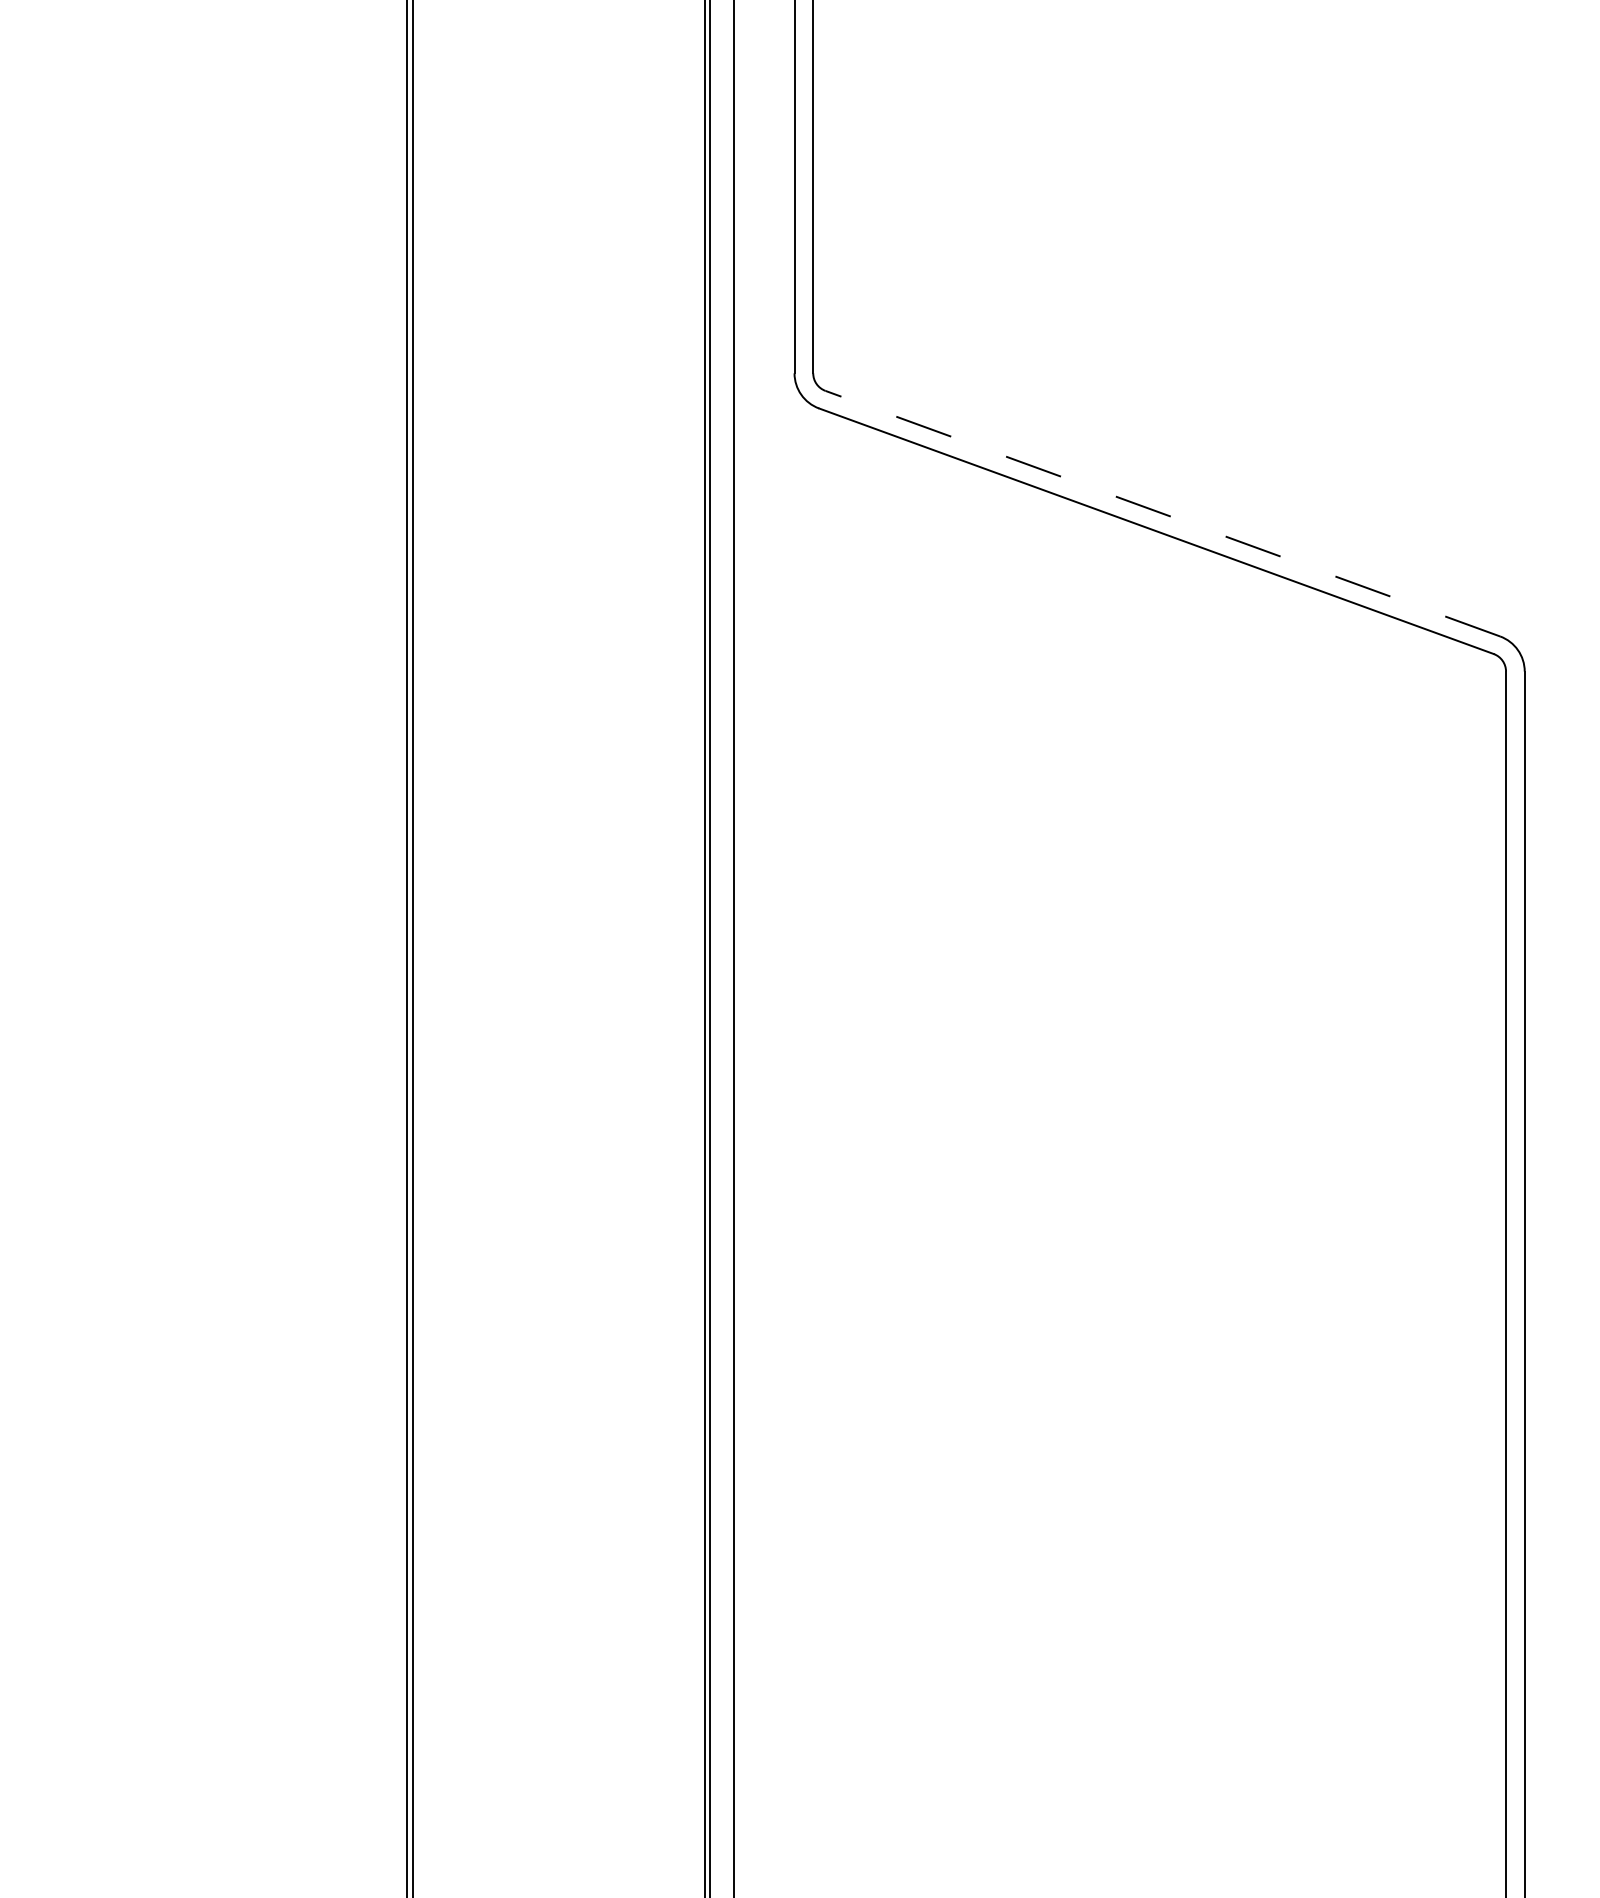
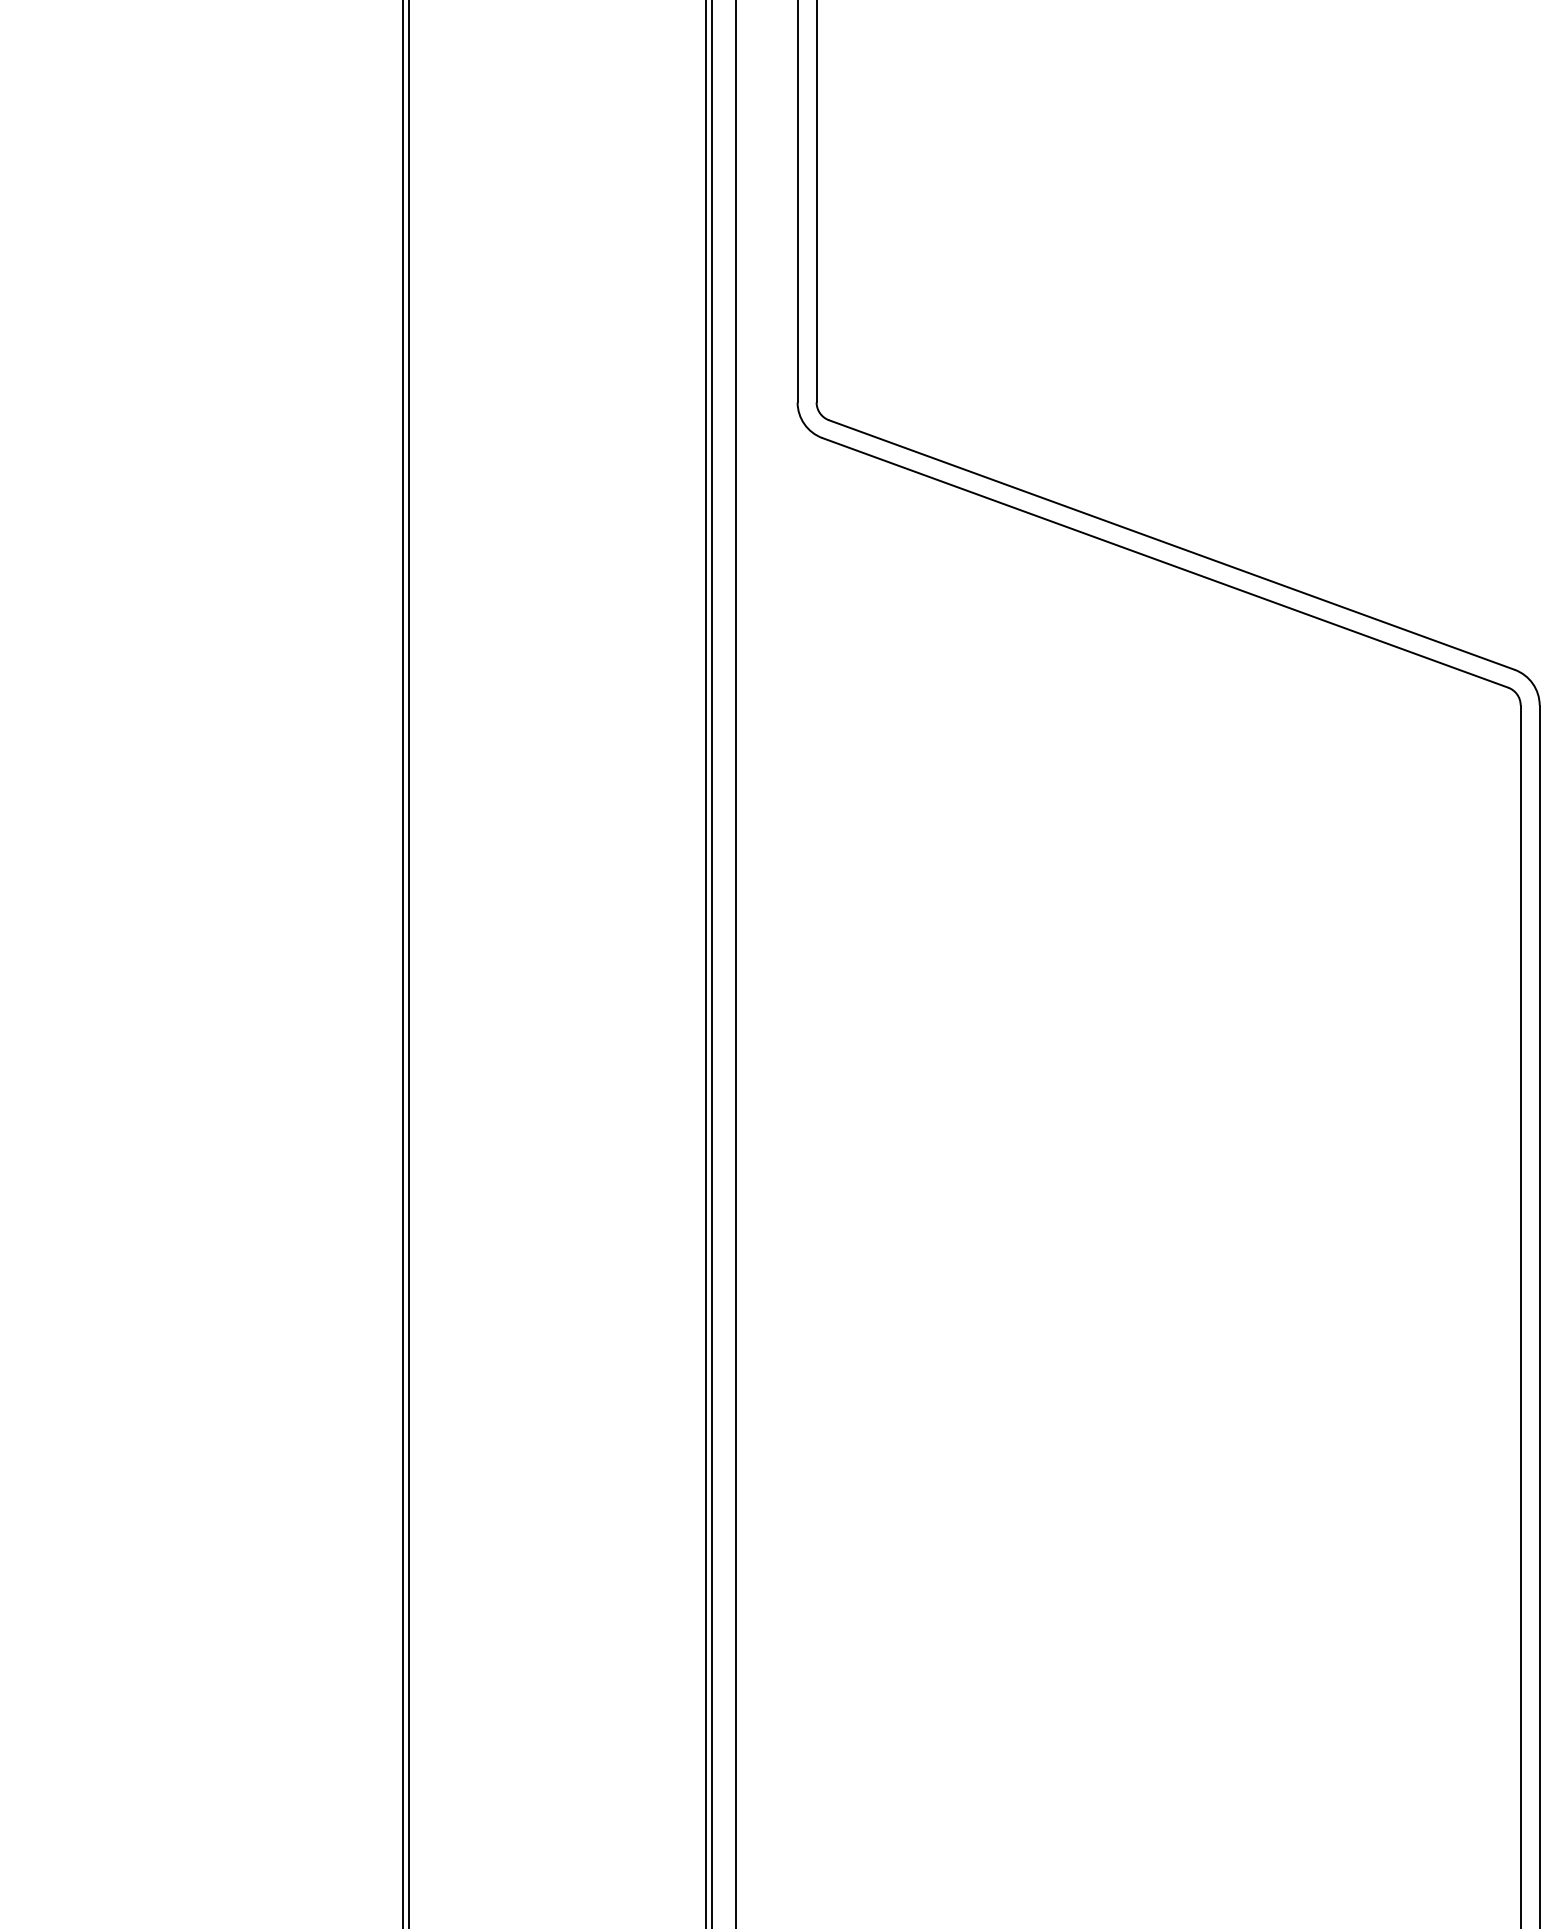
line: (1162, 513) -> (1171, 544), dashed -> solid

